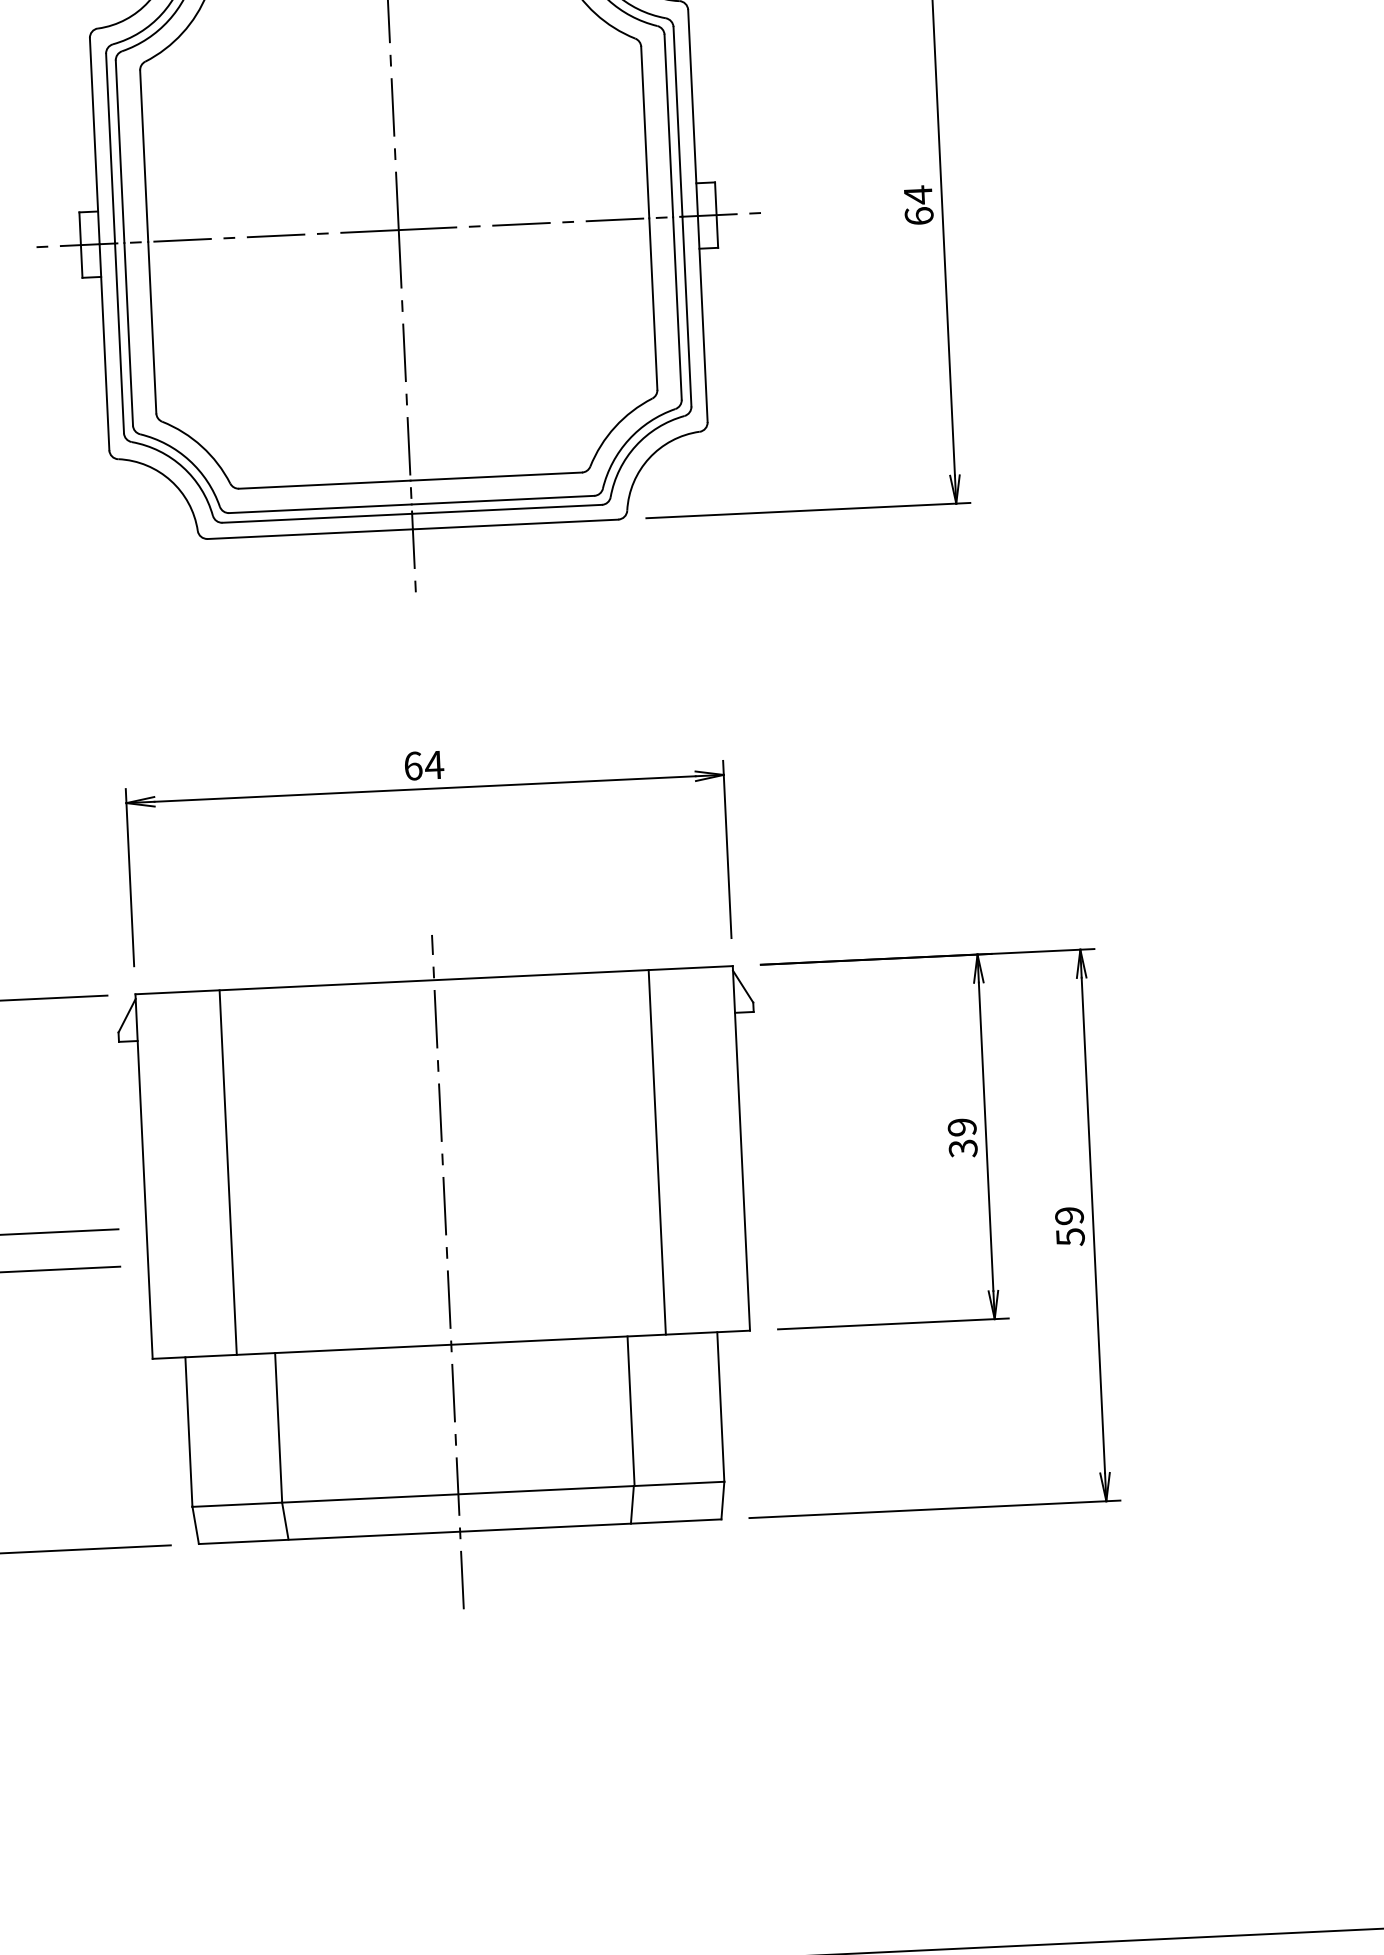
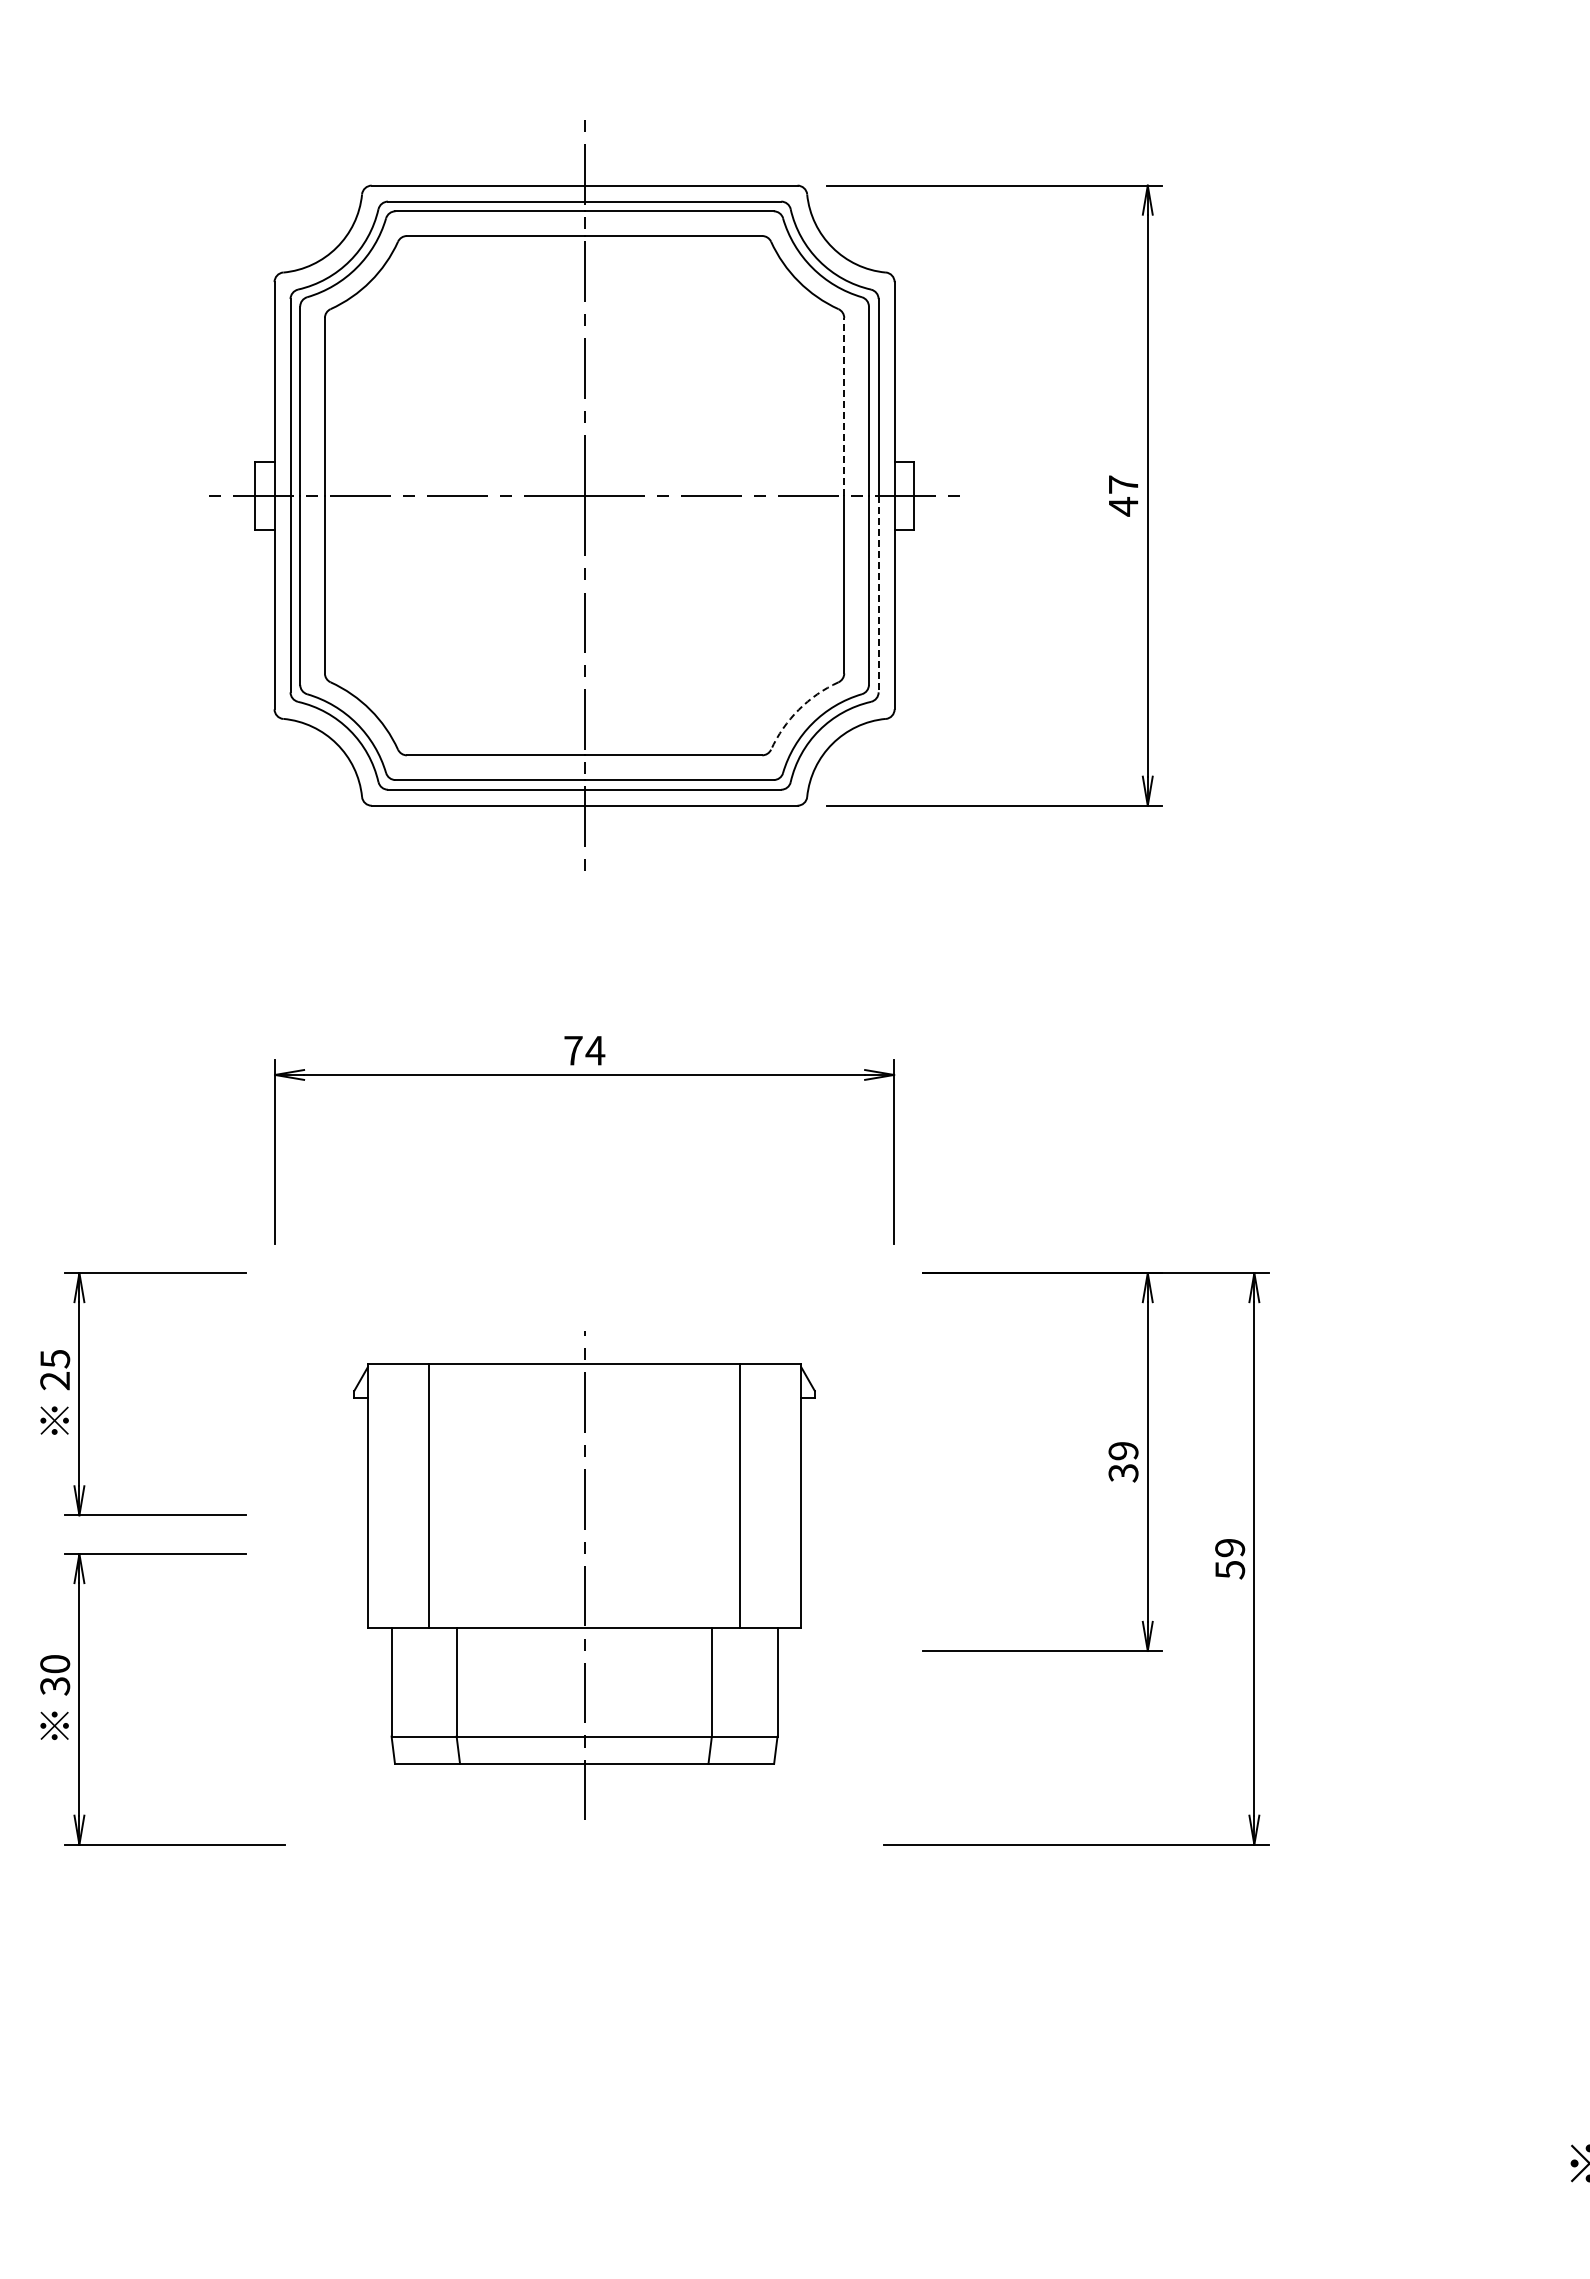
line: (645, 132) -> (844, 406), solid -> dashed
text: (918, 205) -> (1123, 495), 64 -> 47
line: (686, 312) -> (878, 594), solid -> dashed
arc: (614, 426) -> (798, 709), solid -> dashed
text: (413, 765) -> (573, 1050), 64 -> 74
part: (447, 1271) -> (584, 1575), size x0.7

